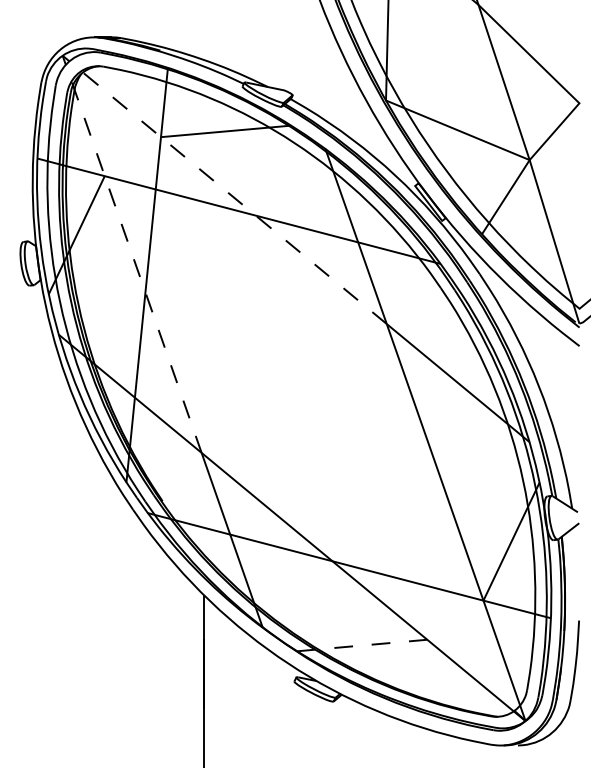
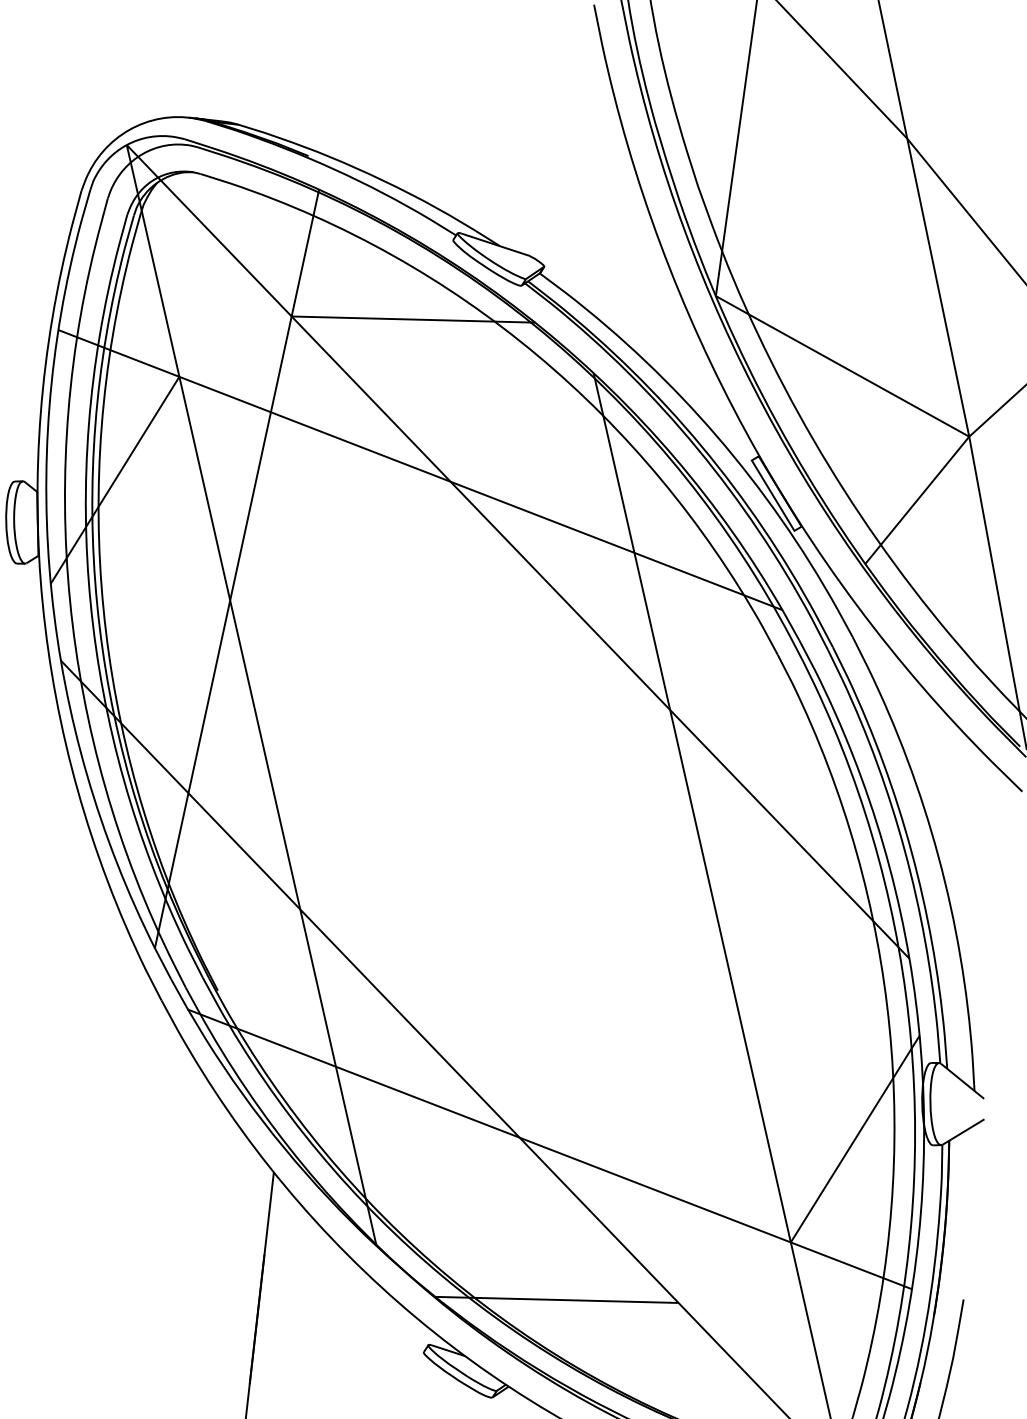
line: (62, 55) -> (126, 144), dashed -> solid
line: (362, 645) -> (557, 1299), dashed -> solid

